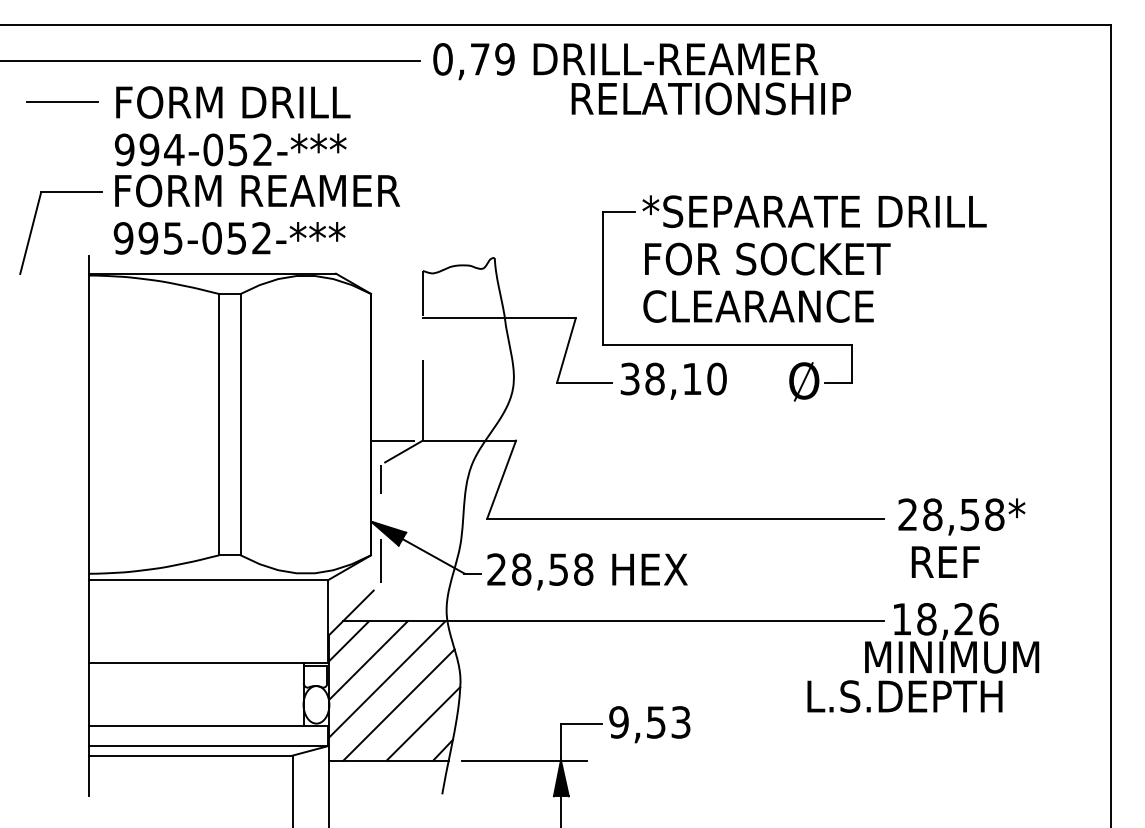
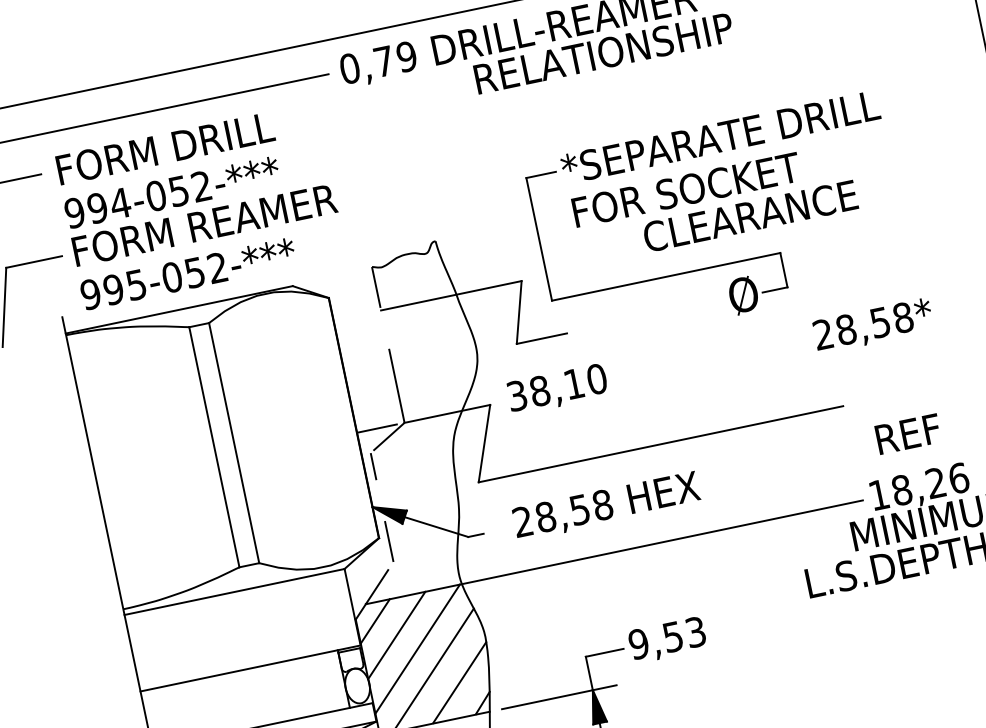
text: (758, 306) -> (750, 216), moved
text: (673, 380) -> (557, 388), moved
text: (961, 516) -> (873, 325), moved
text: (587, 571) -> (606, 506), moved

